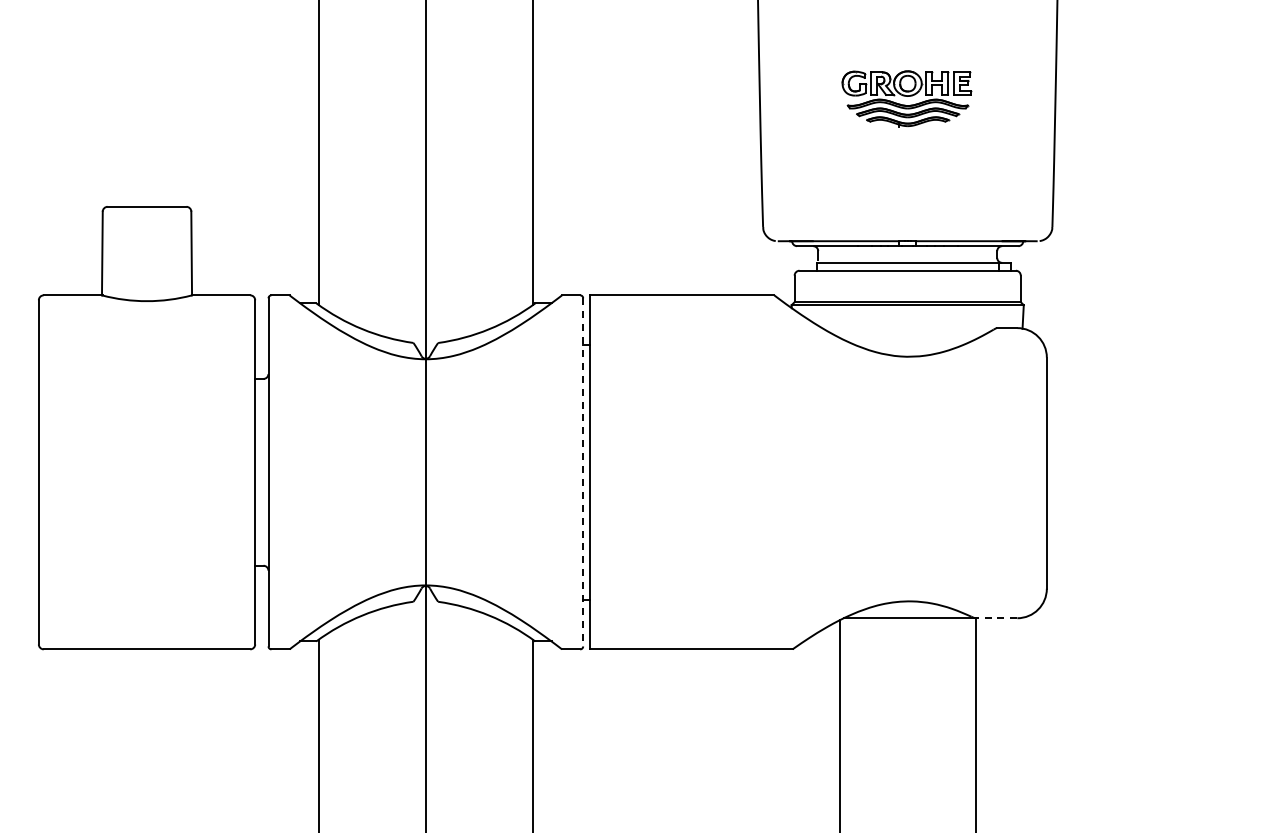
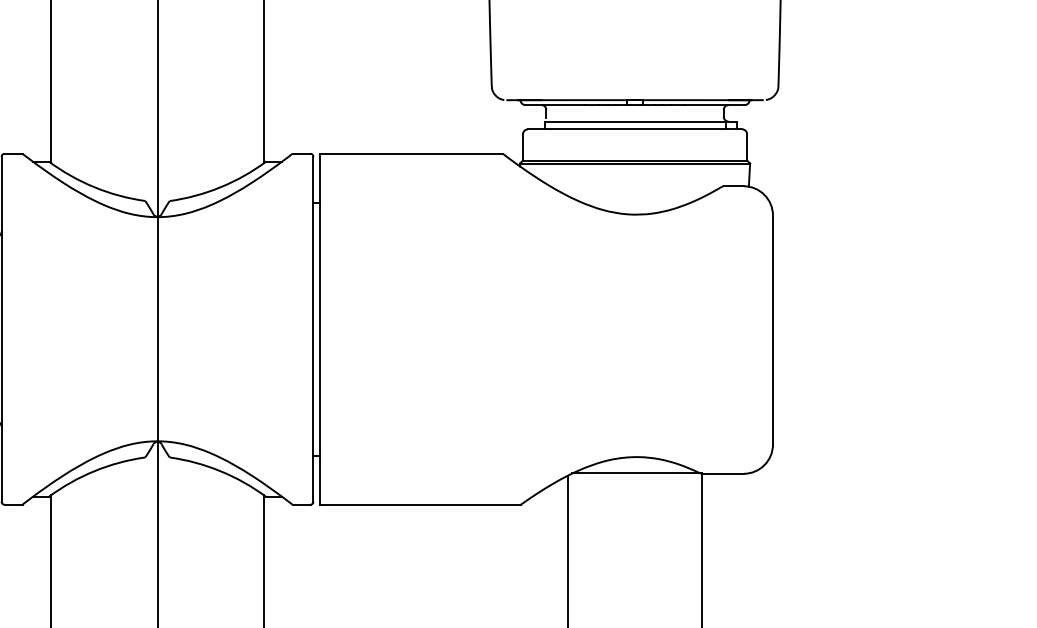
line: (583, 472) -> (313, 329), dashed -> solid
line: (996, 618) -> (723, 474), dashed -> solid

